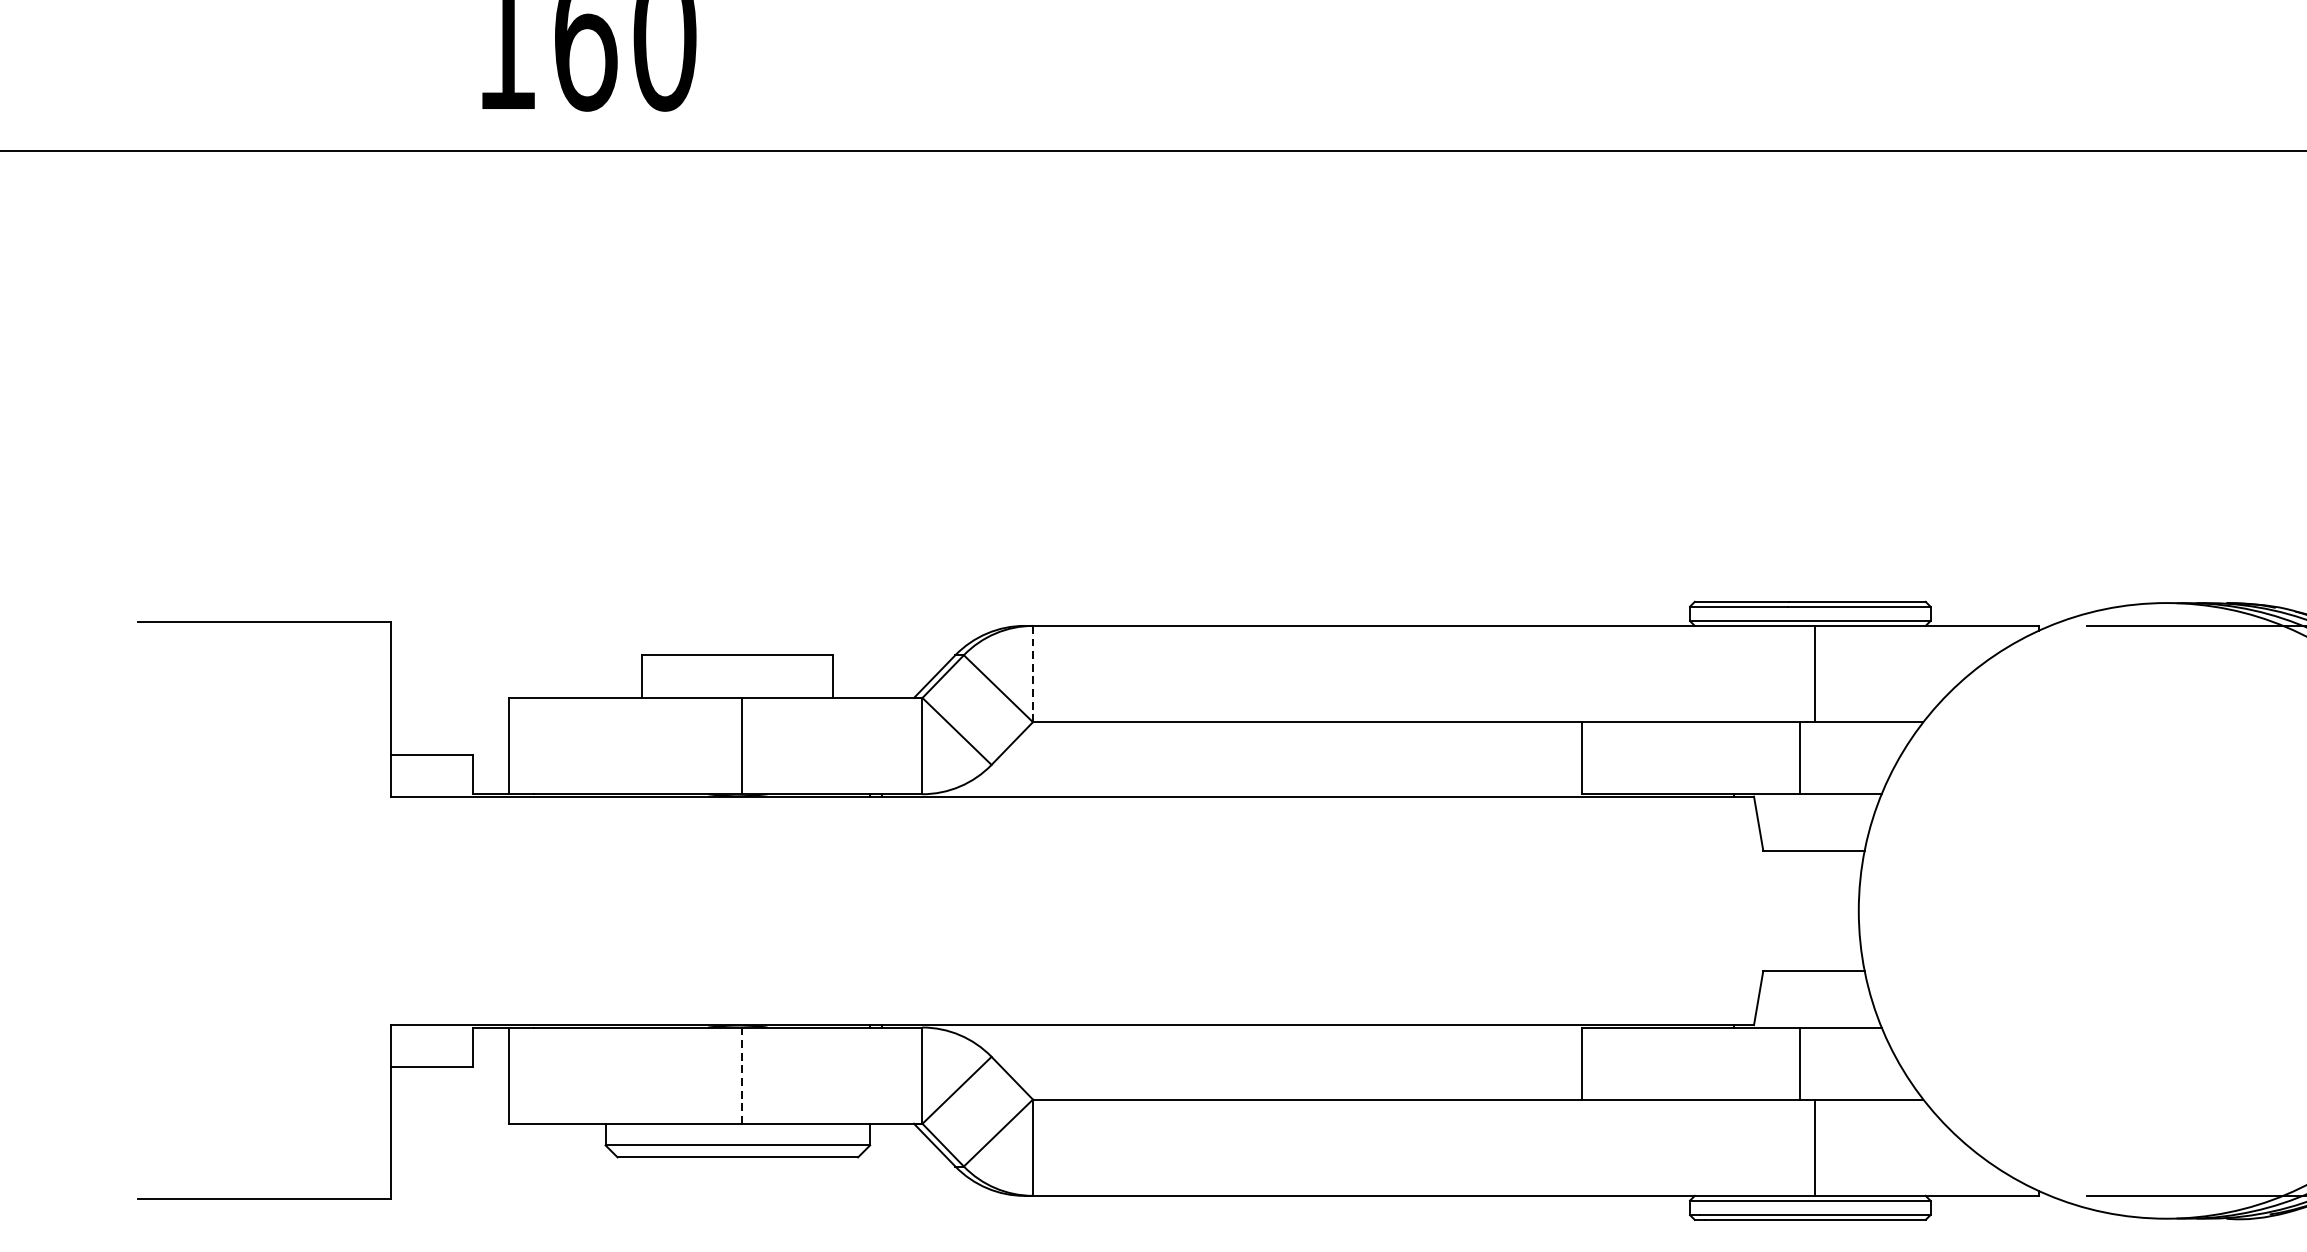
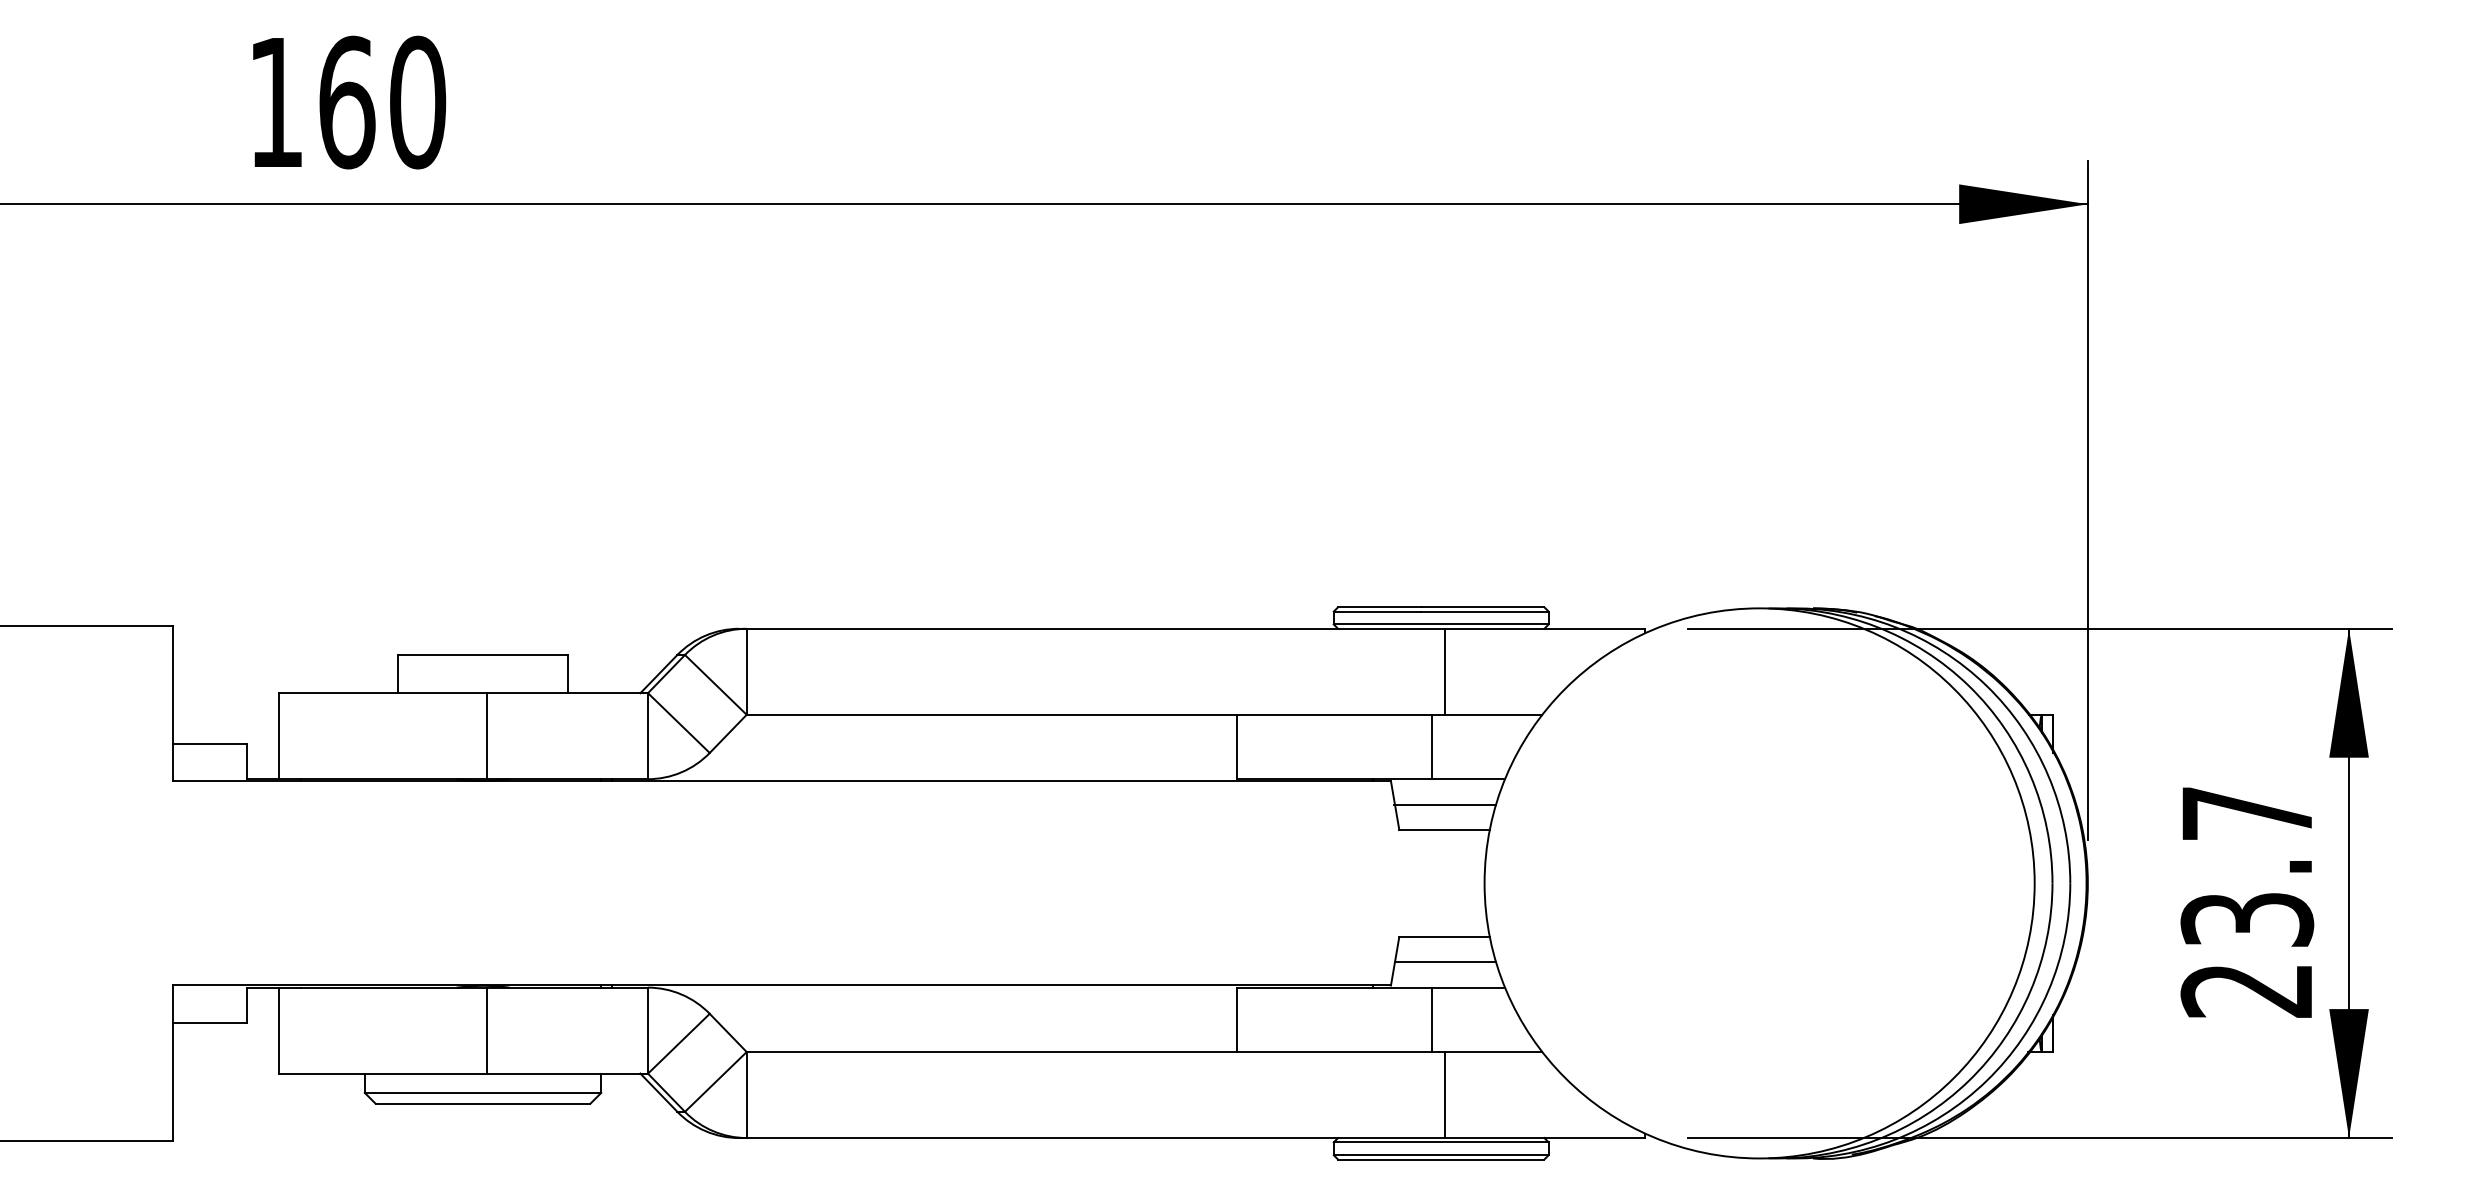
line: (1032, 673) -> (746, 671), dashed -> solid
line: (1815, 822) -> (1445, 804), added
line: (1815, 998) -> (1445, 961), added
line: (741, 1075) -> (486, 1030), dashed -> solid

